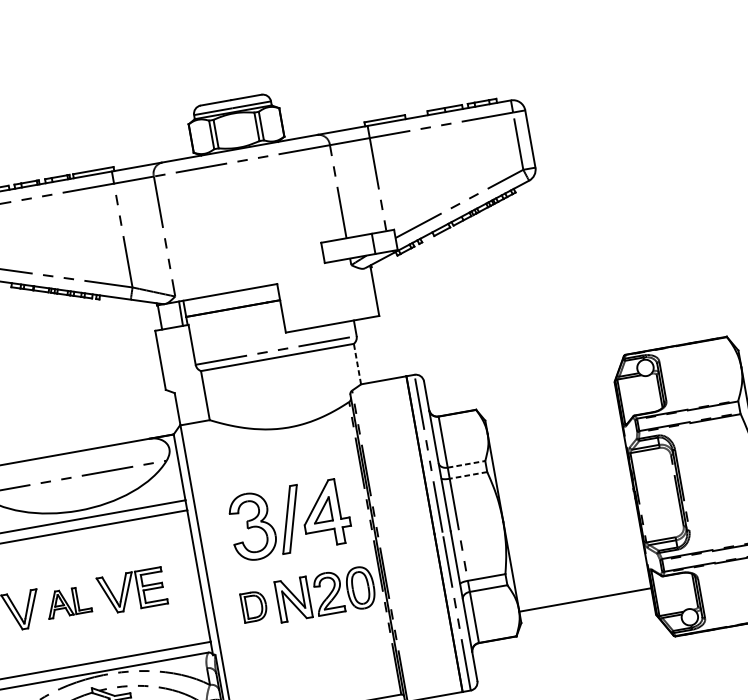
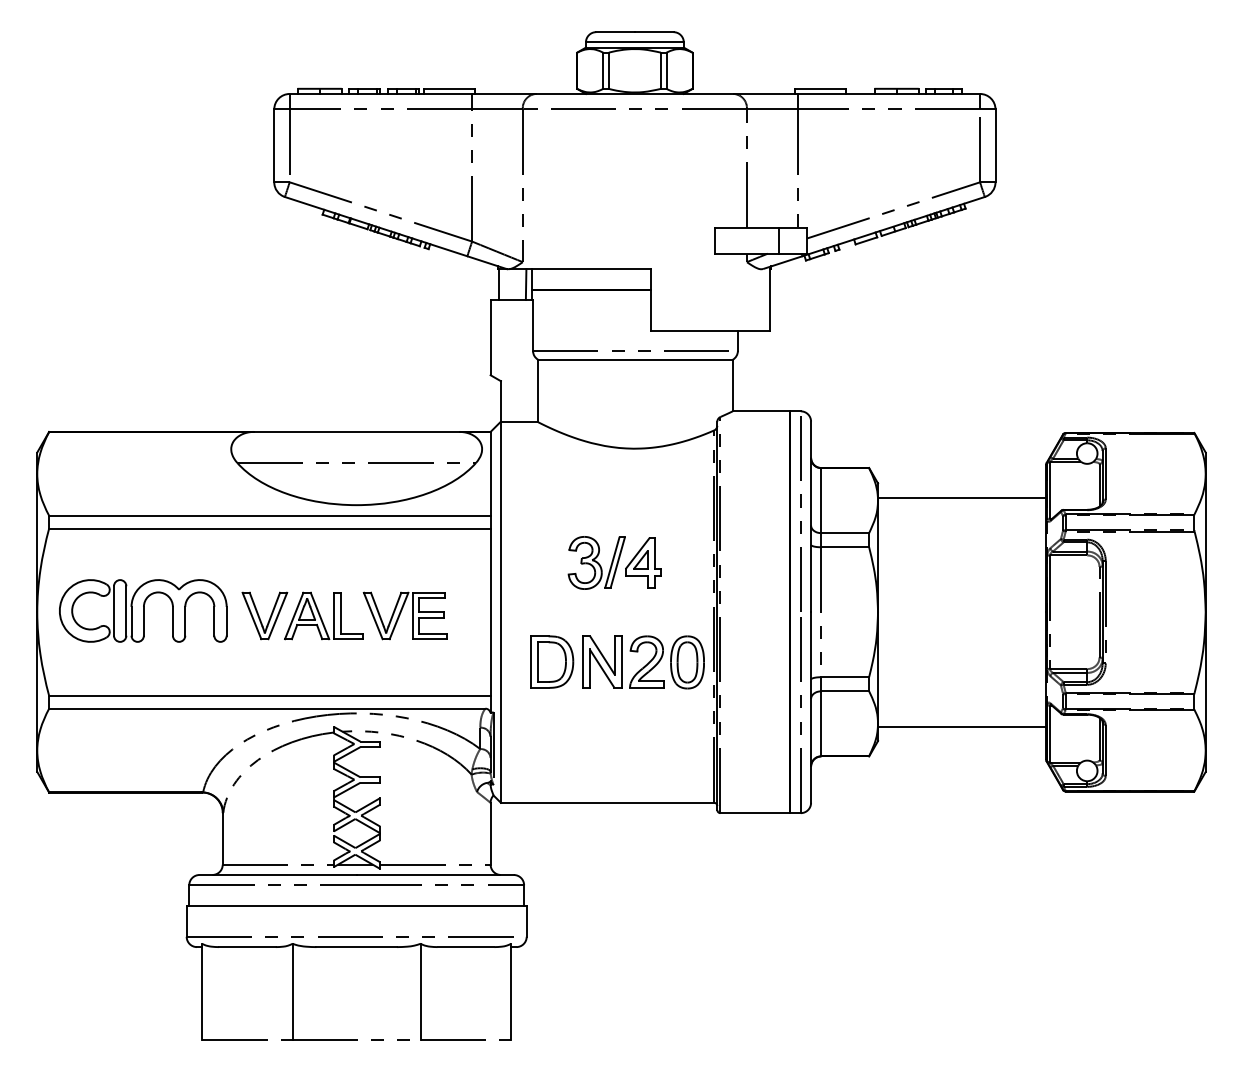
line: (357, 364) -> (732, 385), dashed -> solid
line: (553, 419) -> (962, 497), added
line: (466, 464) -> (845, 533), dashed -> solid
line: (468, 475) -> (845, 547), dashed -> solid
part: (289, 519) -> (614, 562), size x0.62
part: (68, 602) -> (323, 615), size x1.43
part: (254, 606) -> (552, 661), size x1.43

